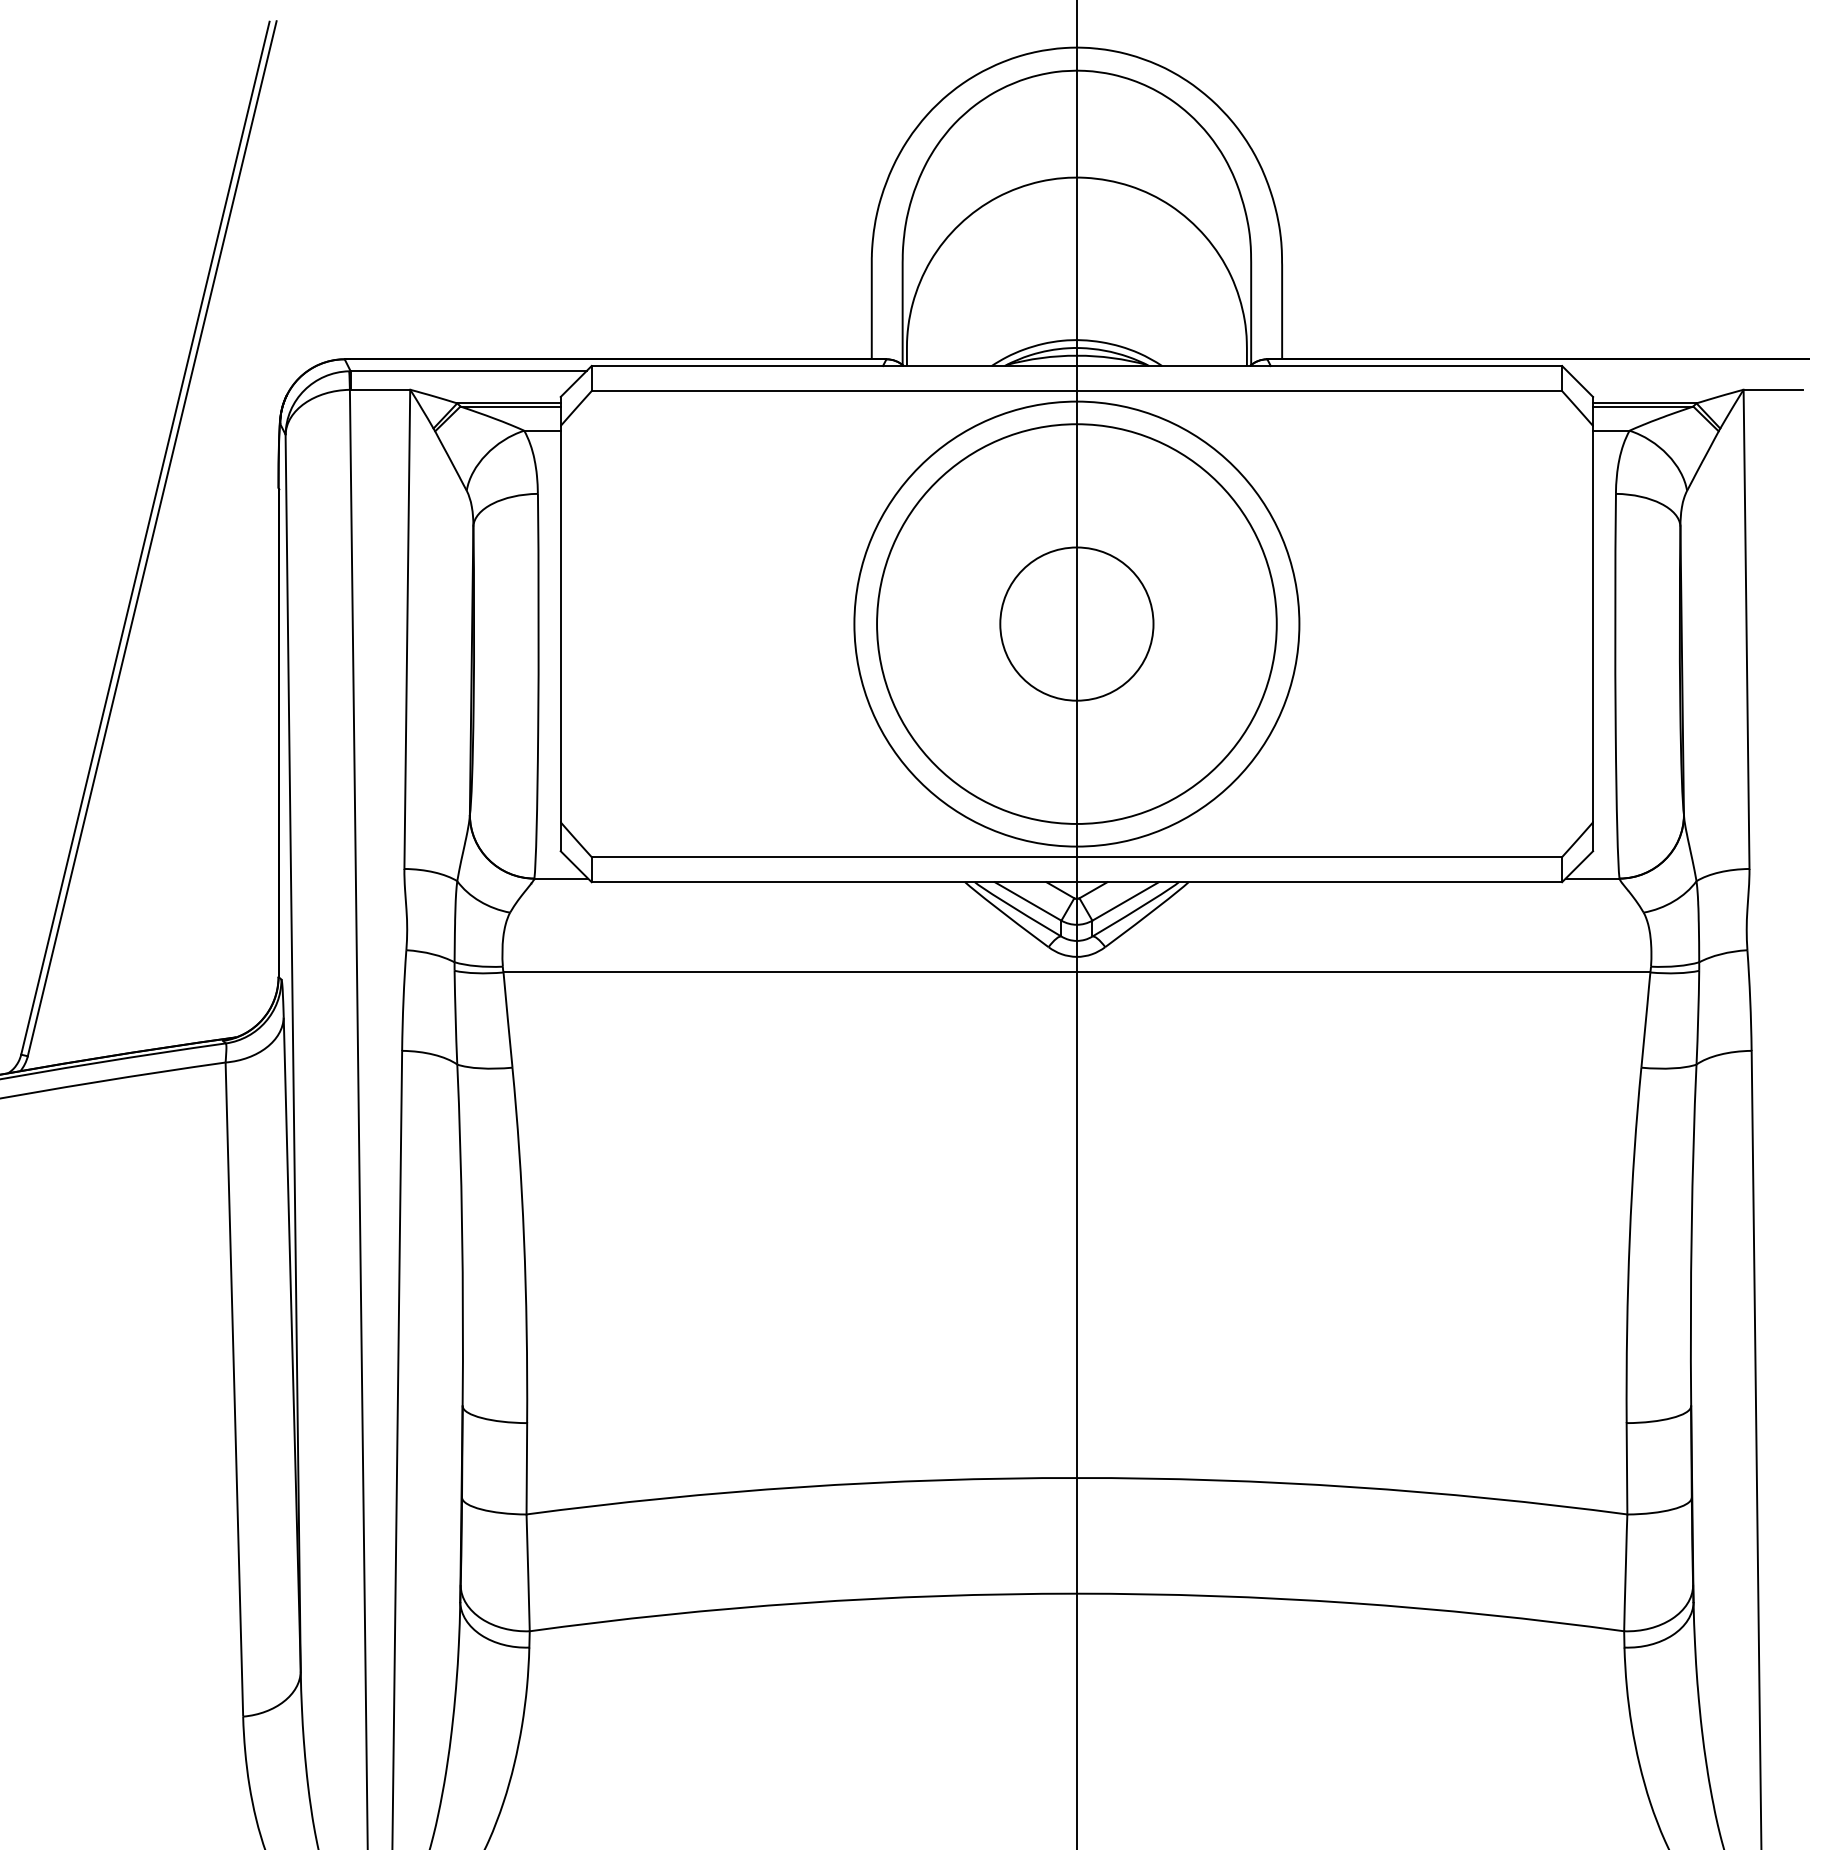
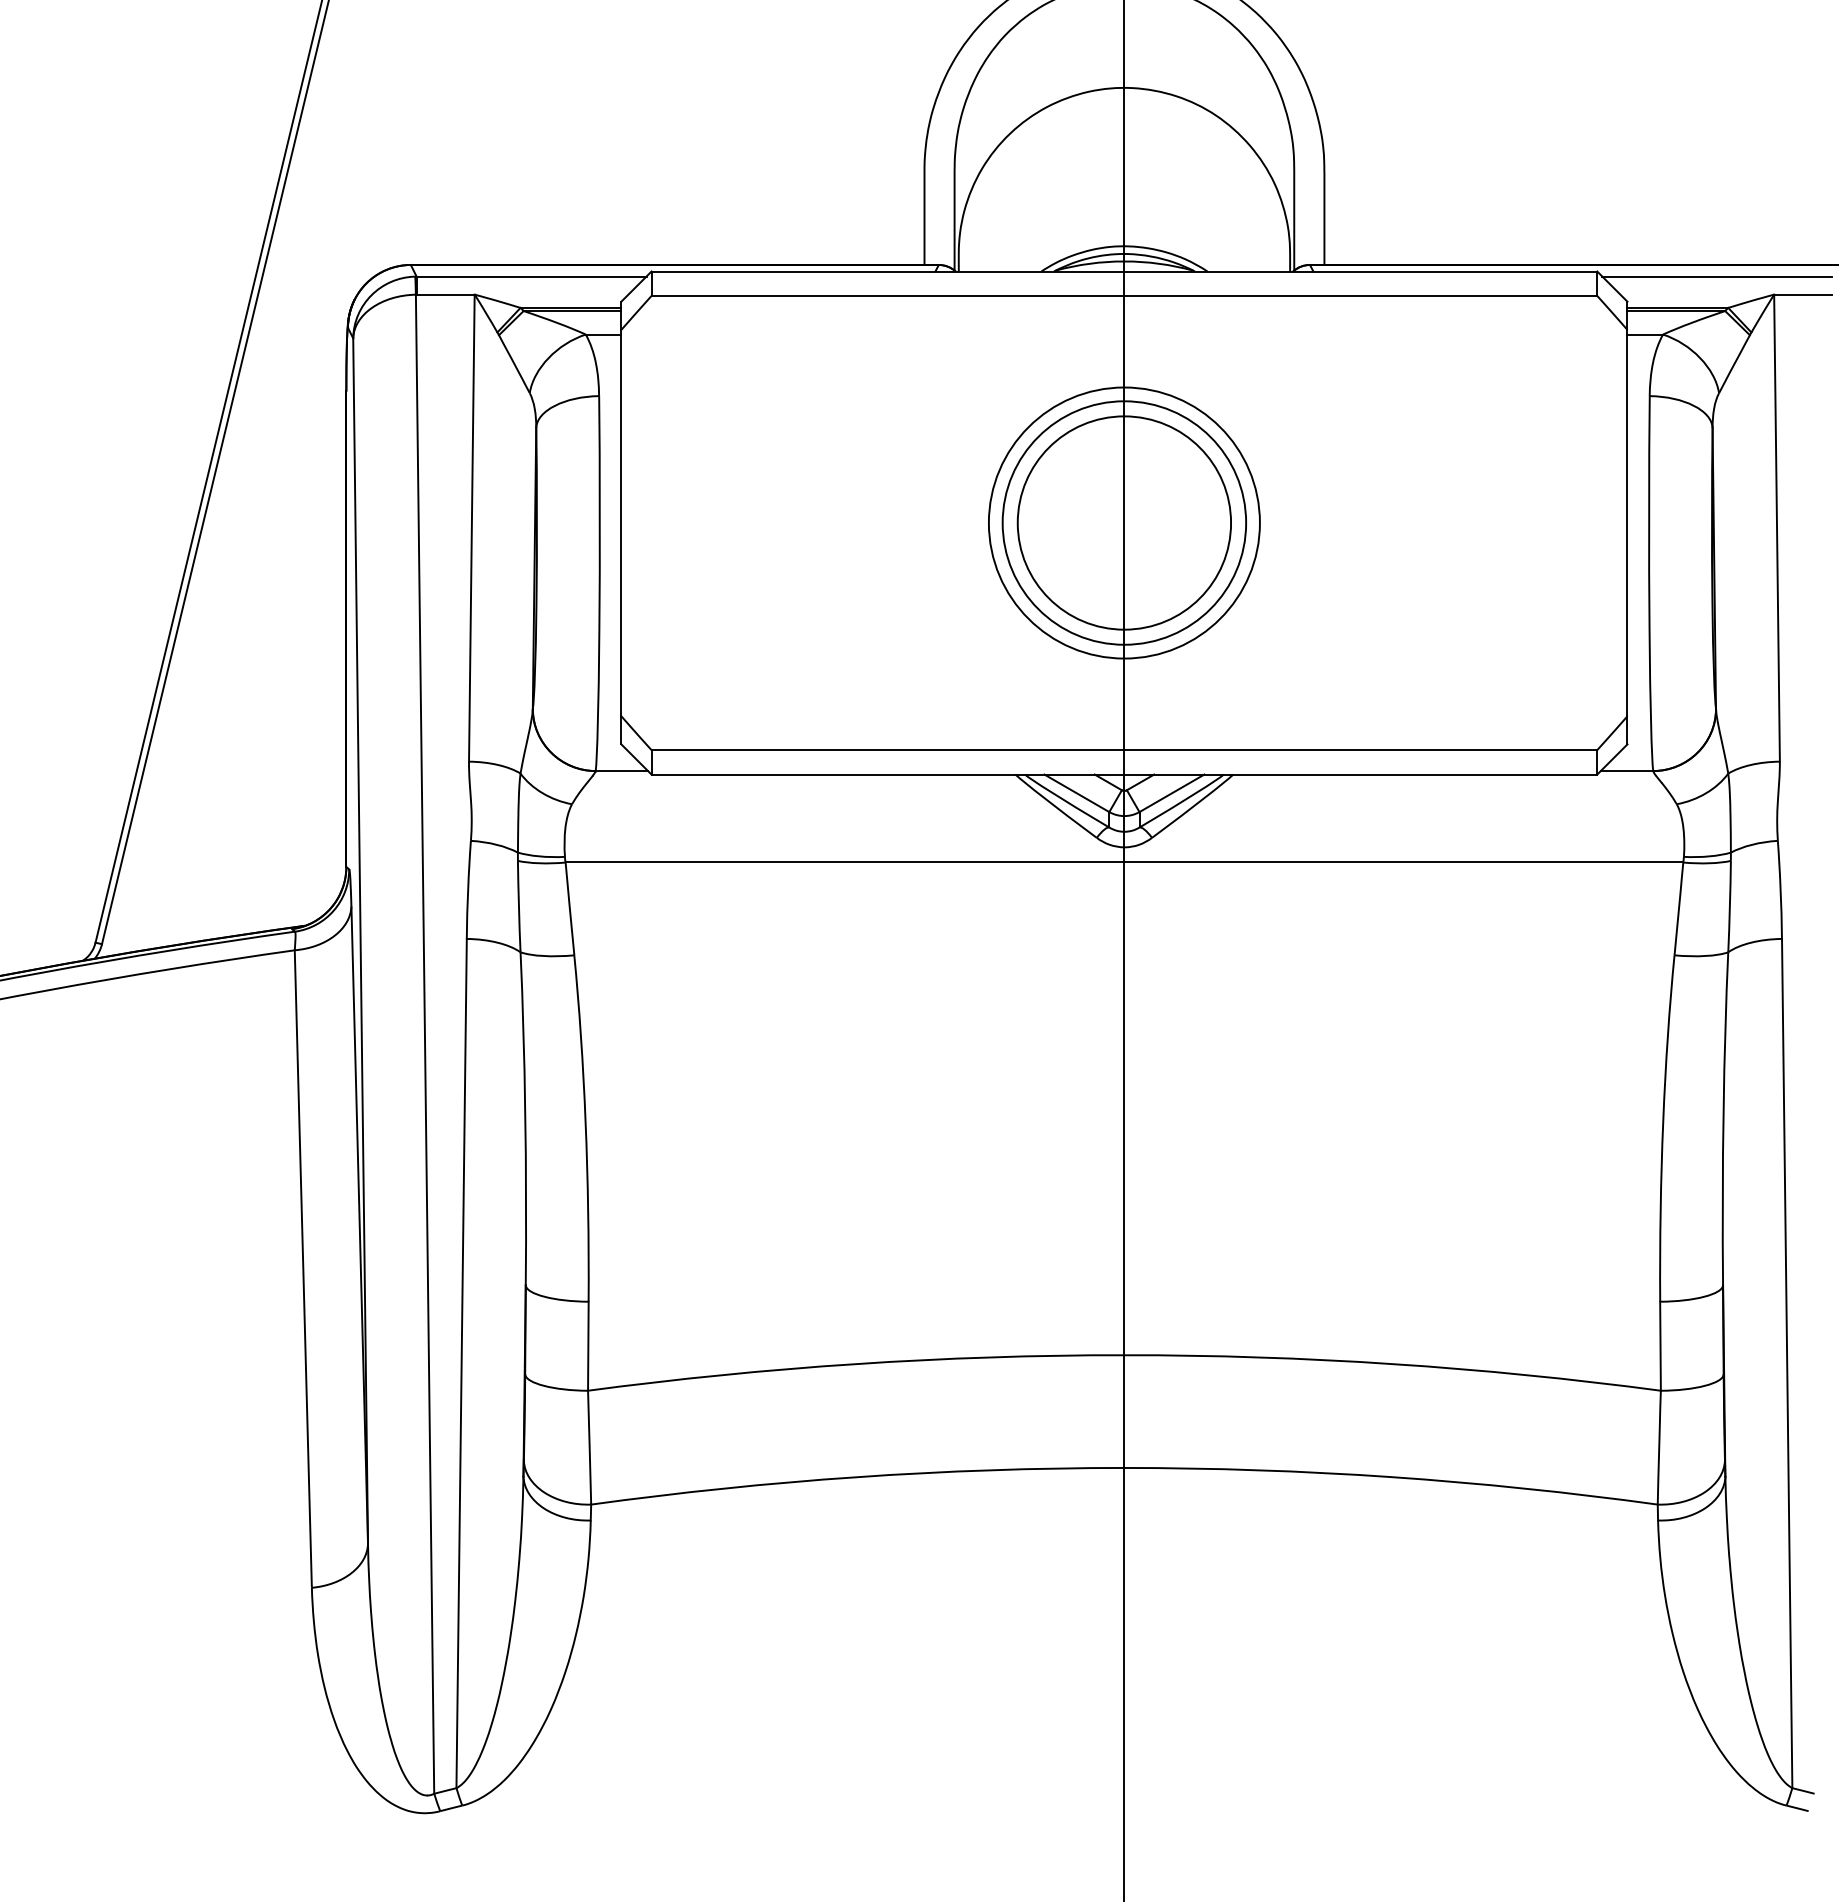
line: (1685, 371) -> (1717, 276), added
circle: (1075, 623) -> (1123, 522), size x0.62
circle: (1076, 623) -> (1124, 522), size x0.62
circle: (1076, 623) -> (1124, 522), size x1.43

